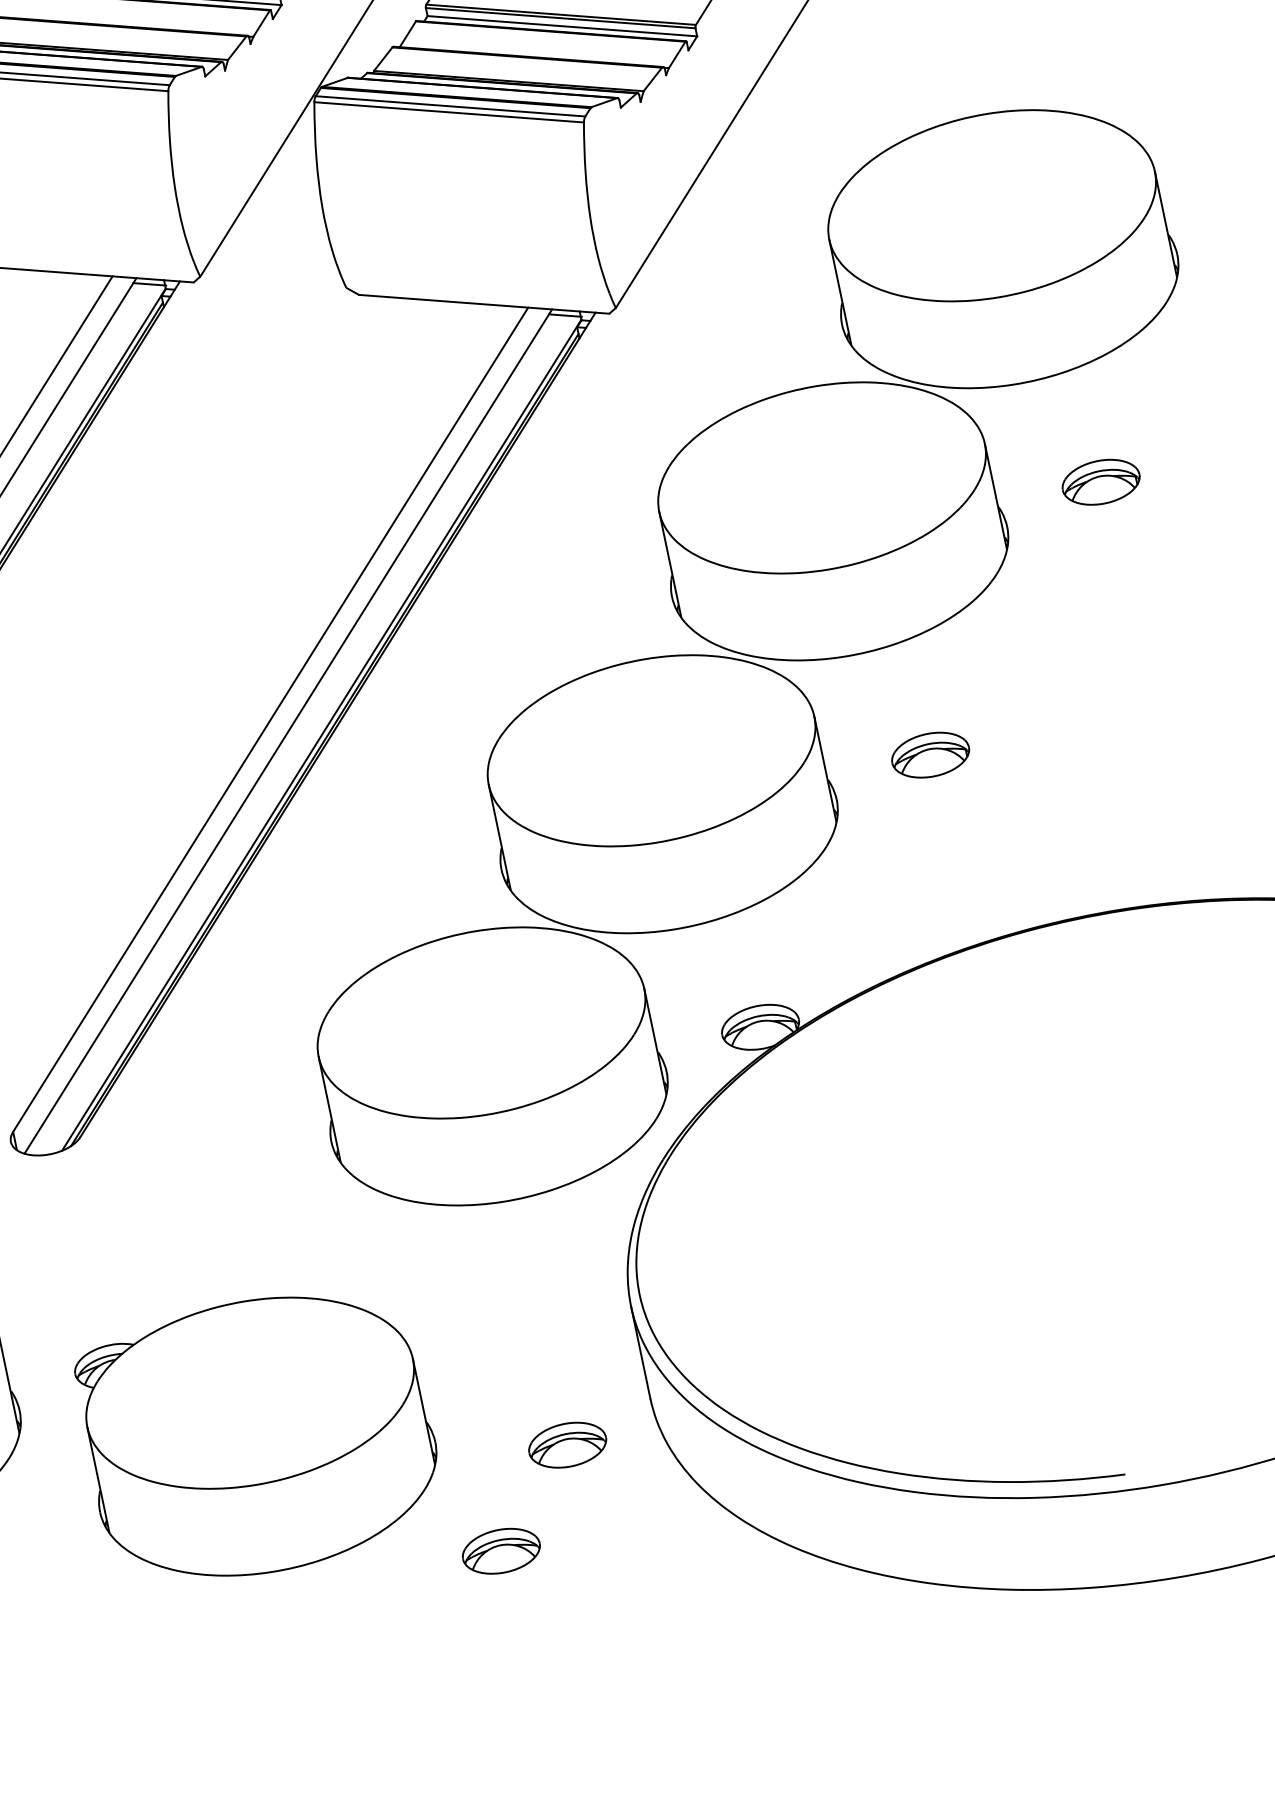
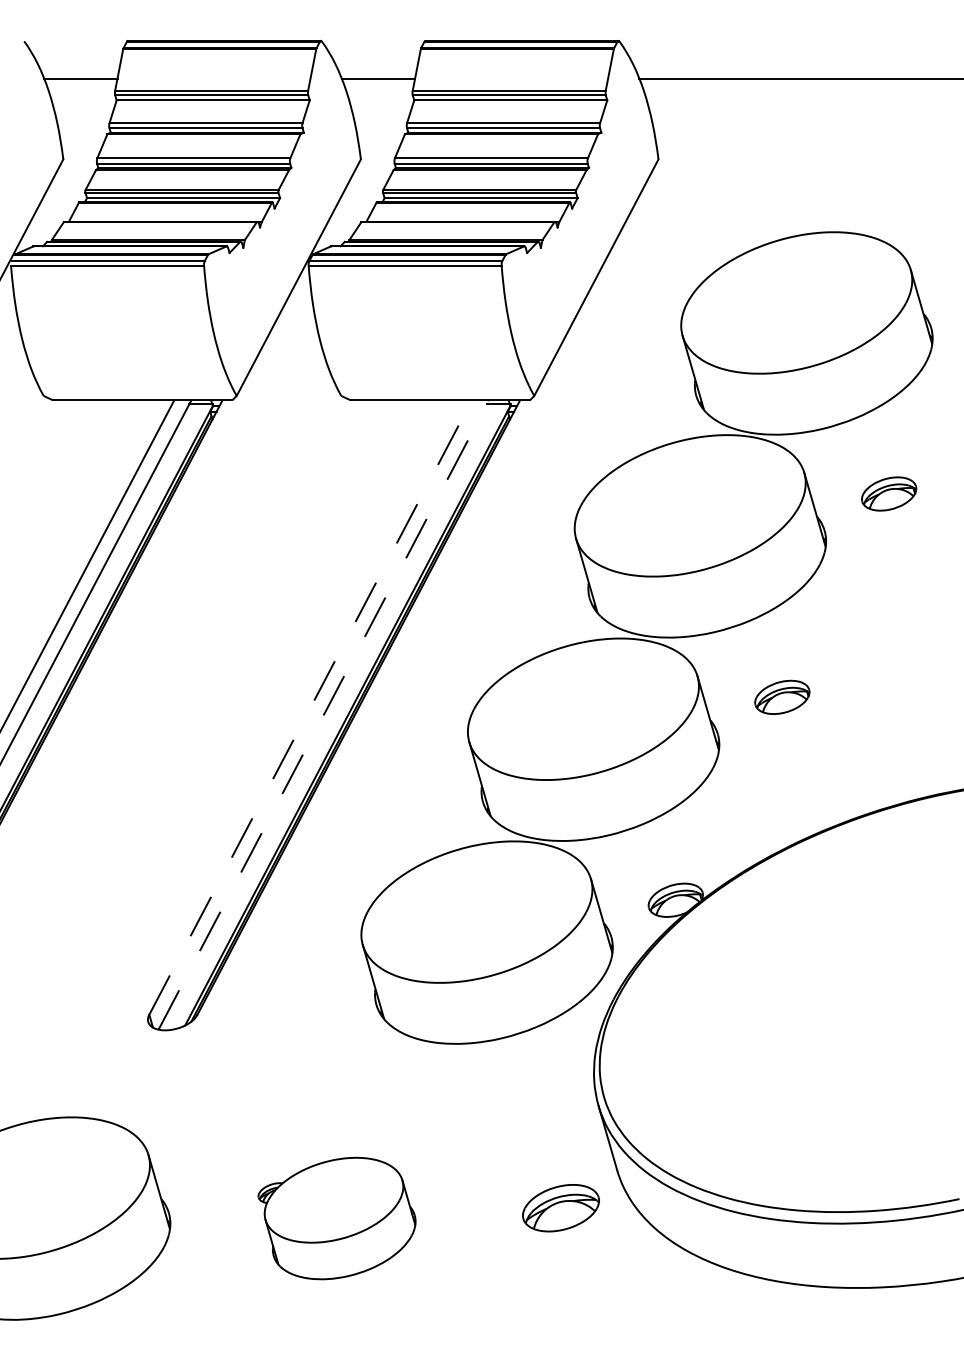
line: (270, 719) -> (310, 707), solid -> dashed
line: (289, 730) -> (324, 714), solid -> dashed
part: (253, 1436) -> (336, 1218), size x0.6
part: (567, 1444) -> (560, 1207), size x1.4
part: (501, 1550) -> (519, 1286), removed

